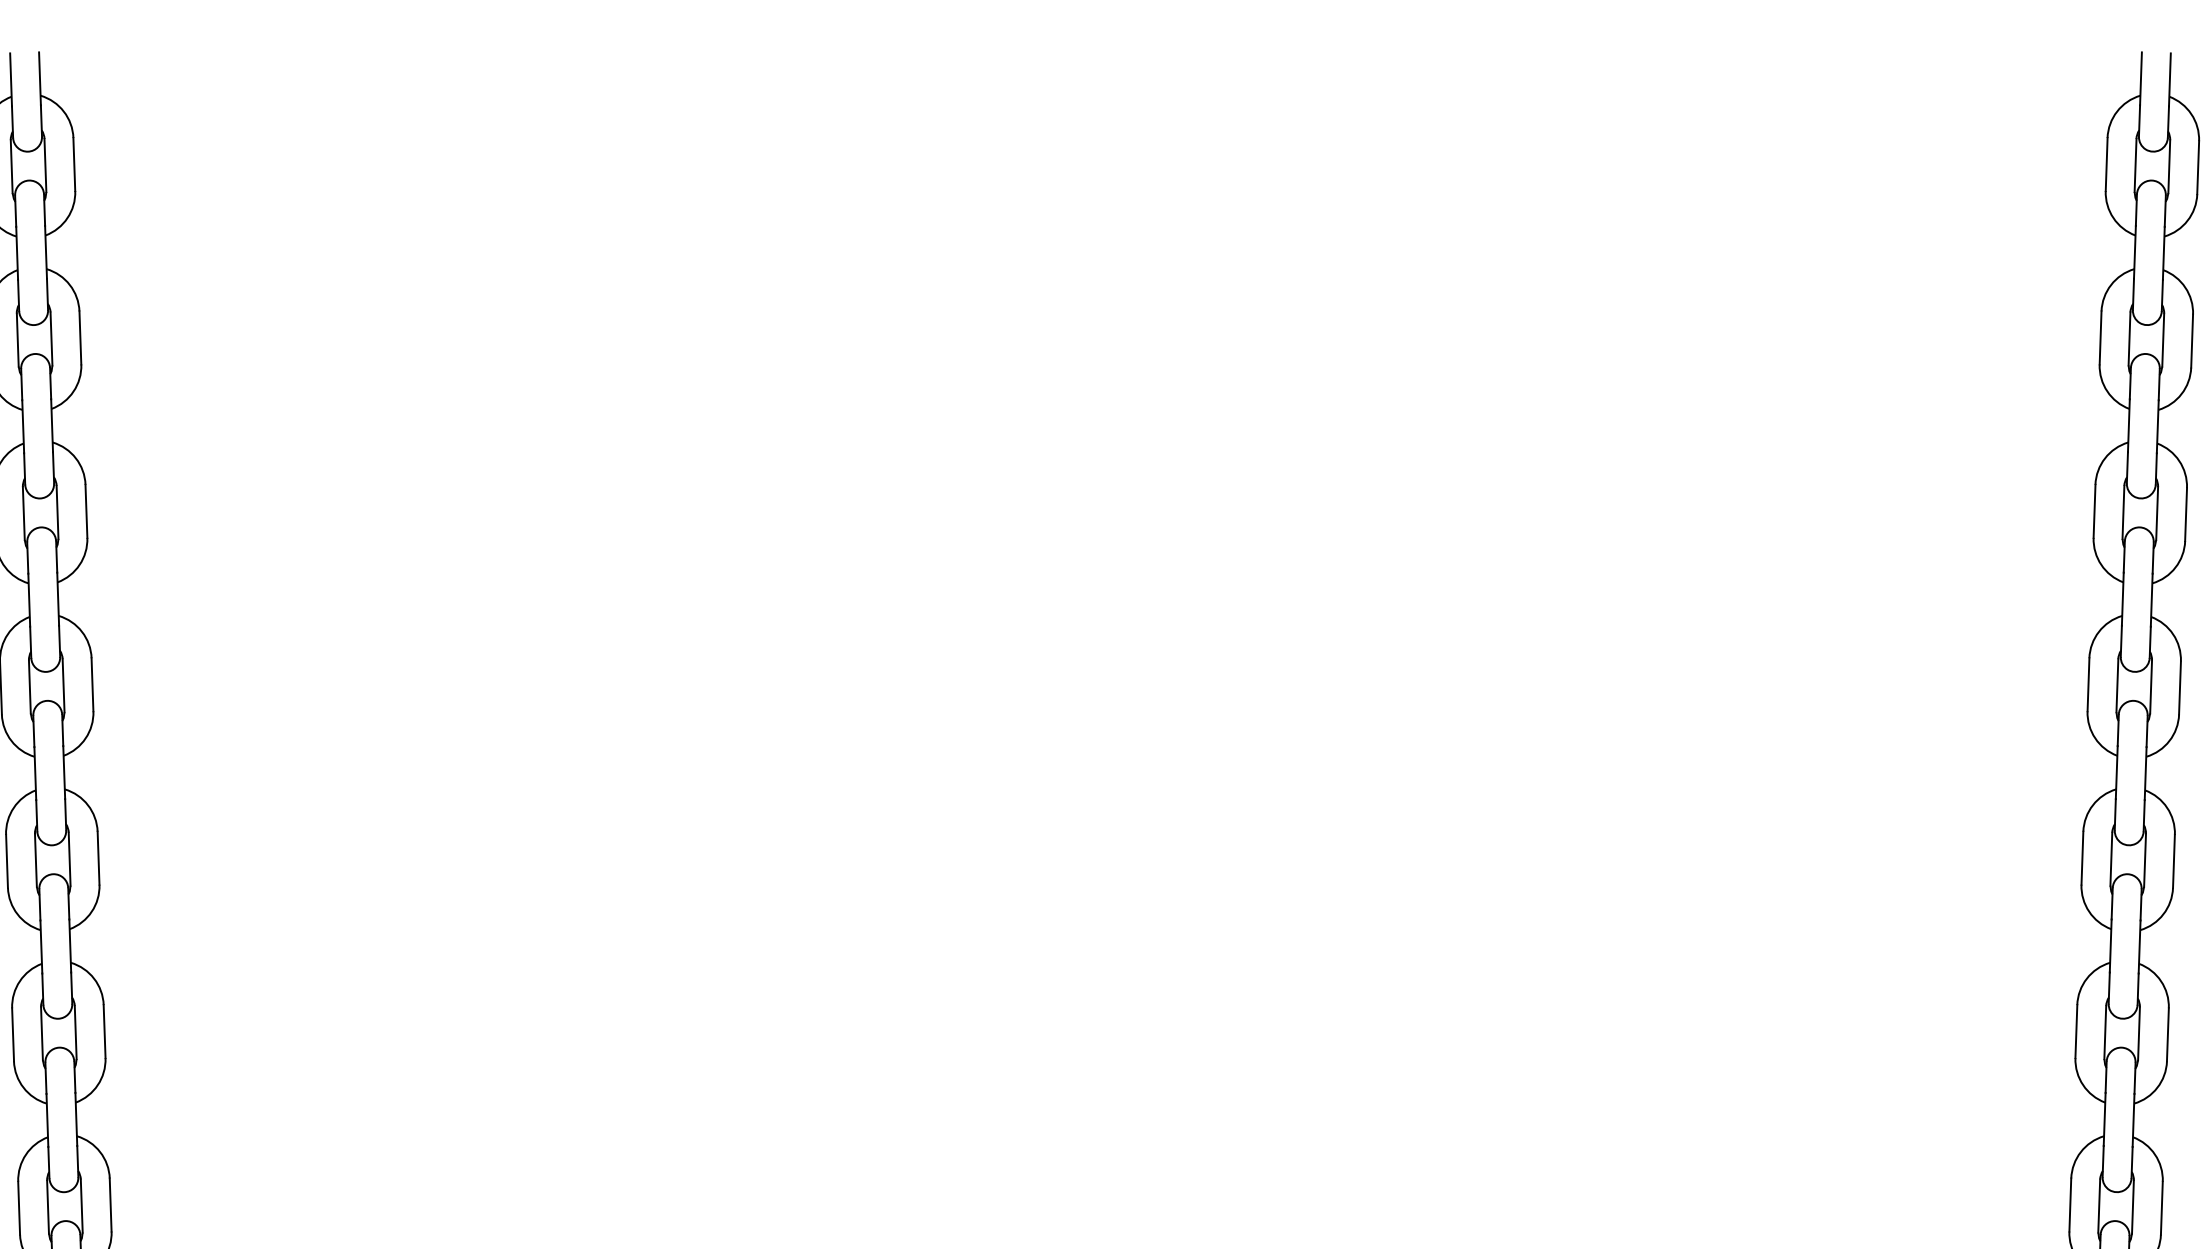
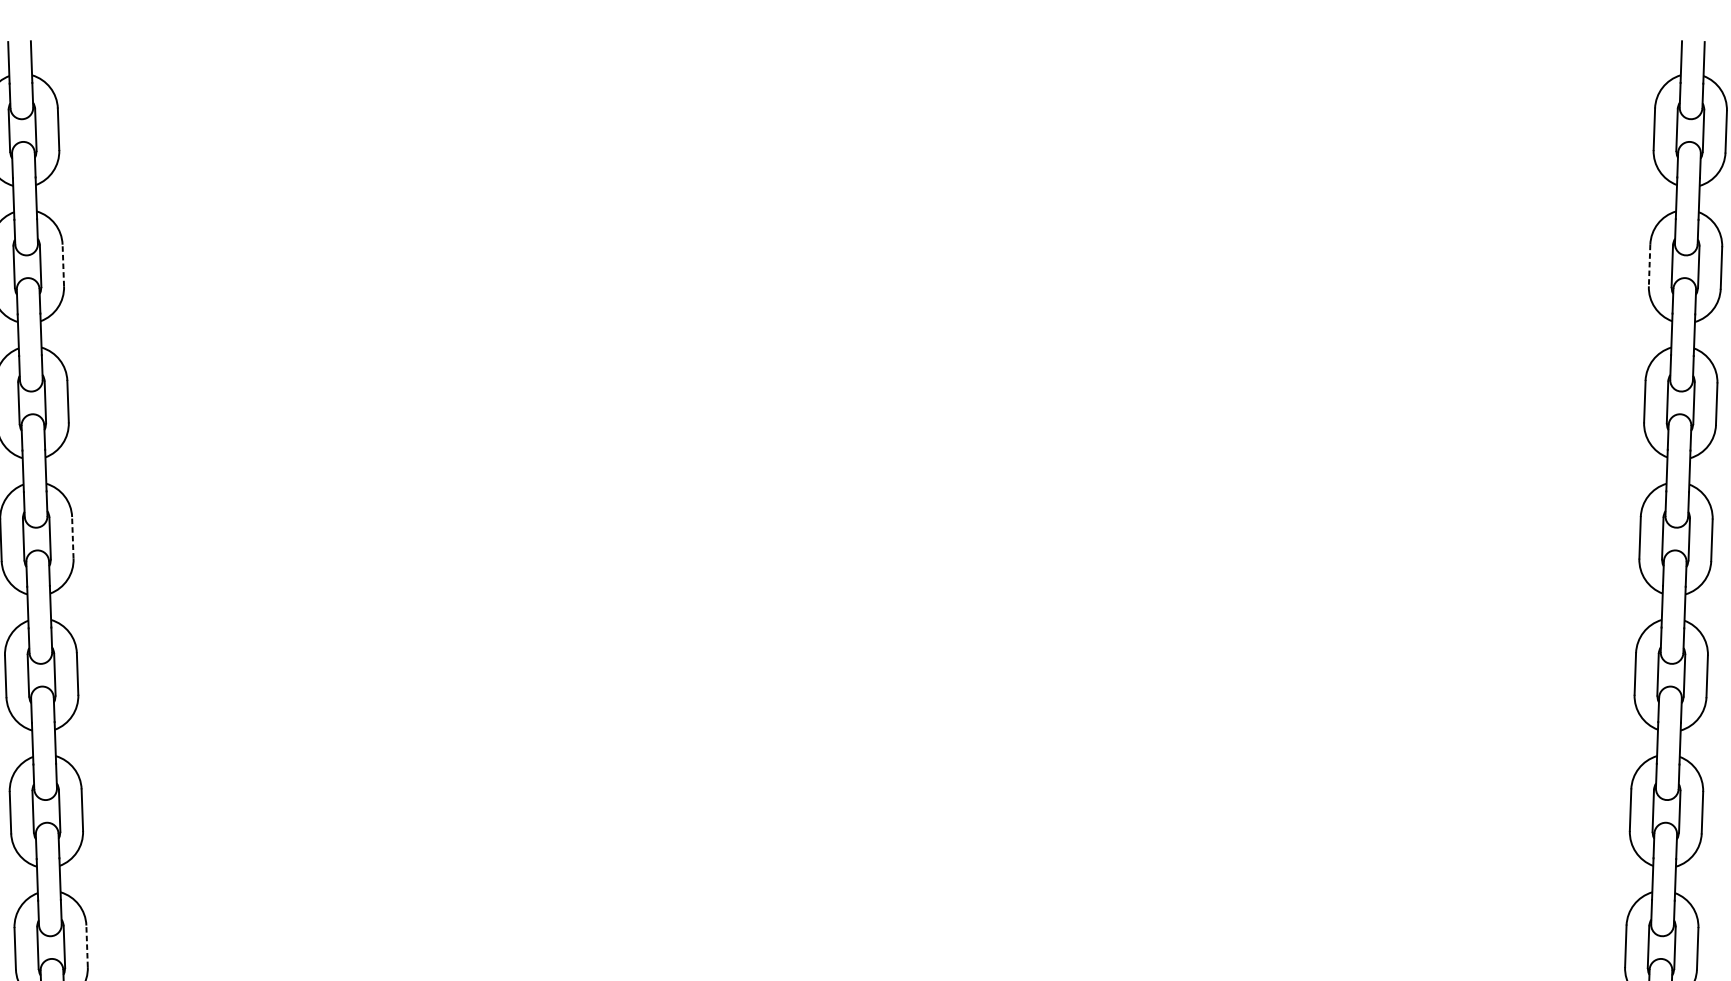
line: (80, 337) -> (63, 265), solid -> dashed
line: (2100, 337) -> (1649, 265), solid -> dashed
line: (92, 684) -> (72, 537), solid -> dashed
line: (110, 1205) -> (86, 946), solid -> dashed

